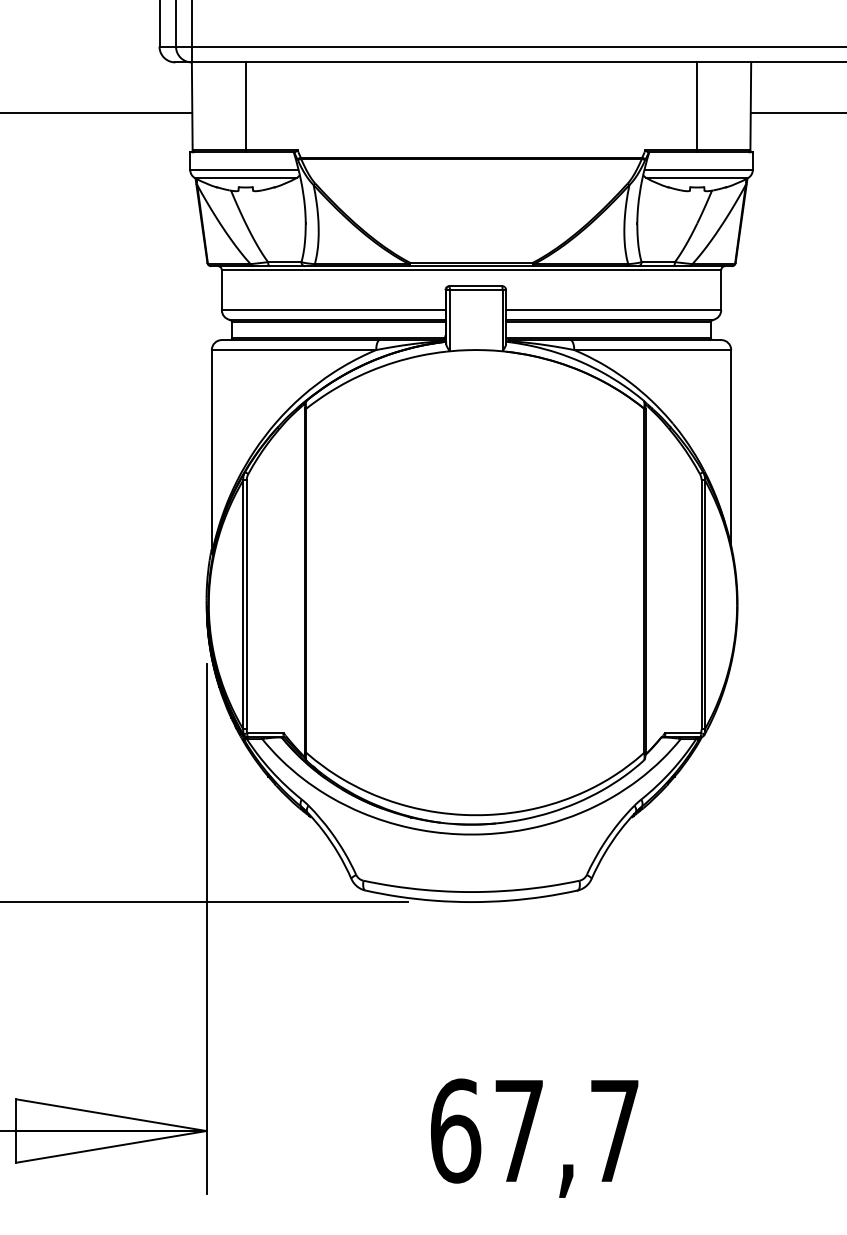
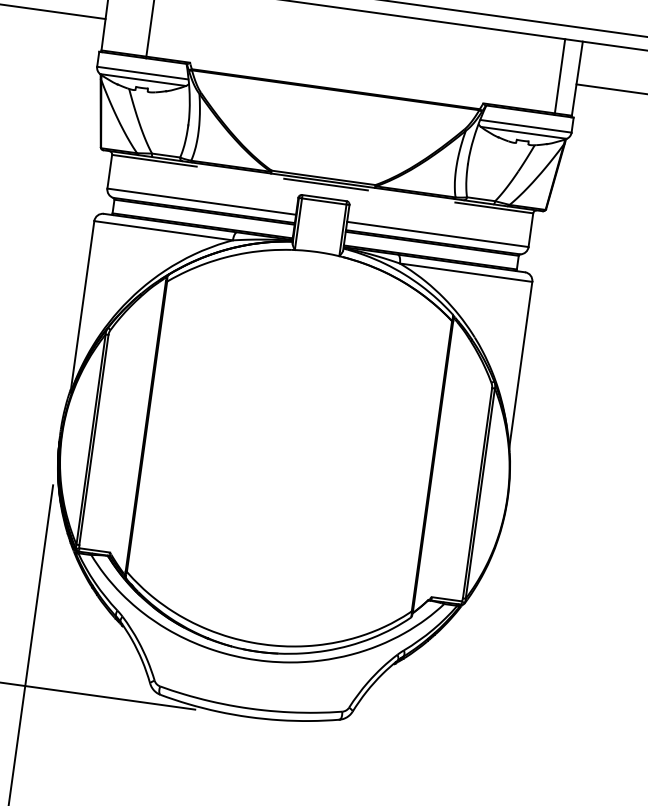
line: (697, 107) -> (560, 77), moved
line: (471, 270) -> (322, 184), solid -> dashed

